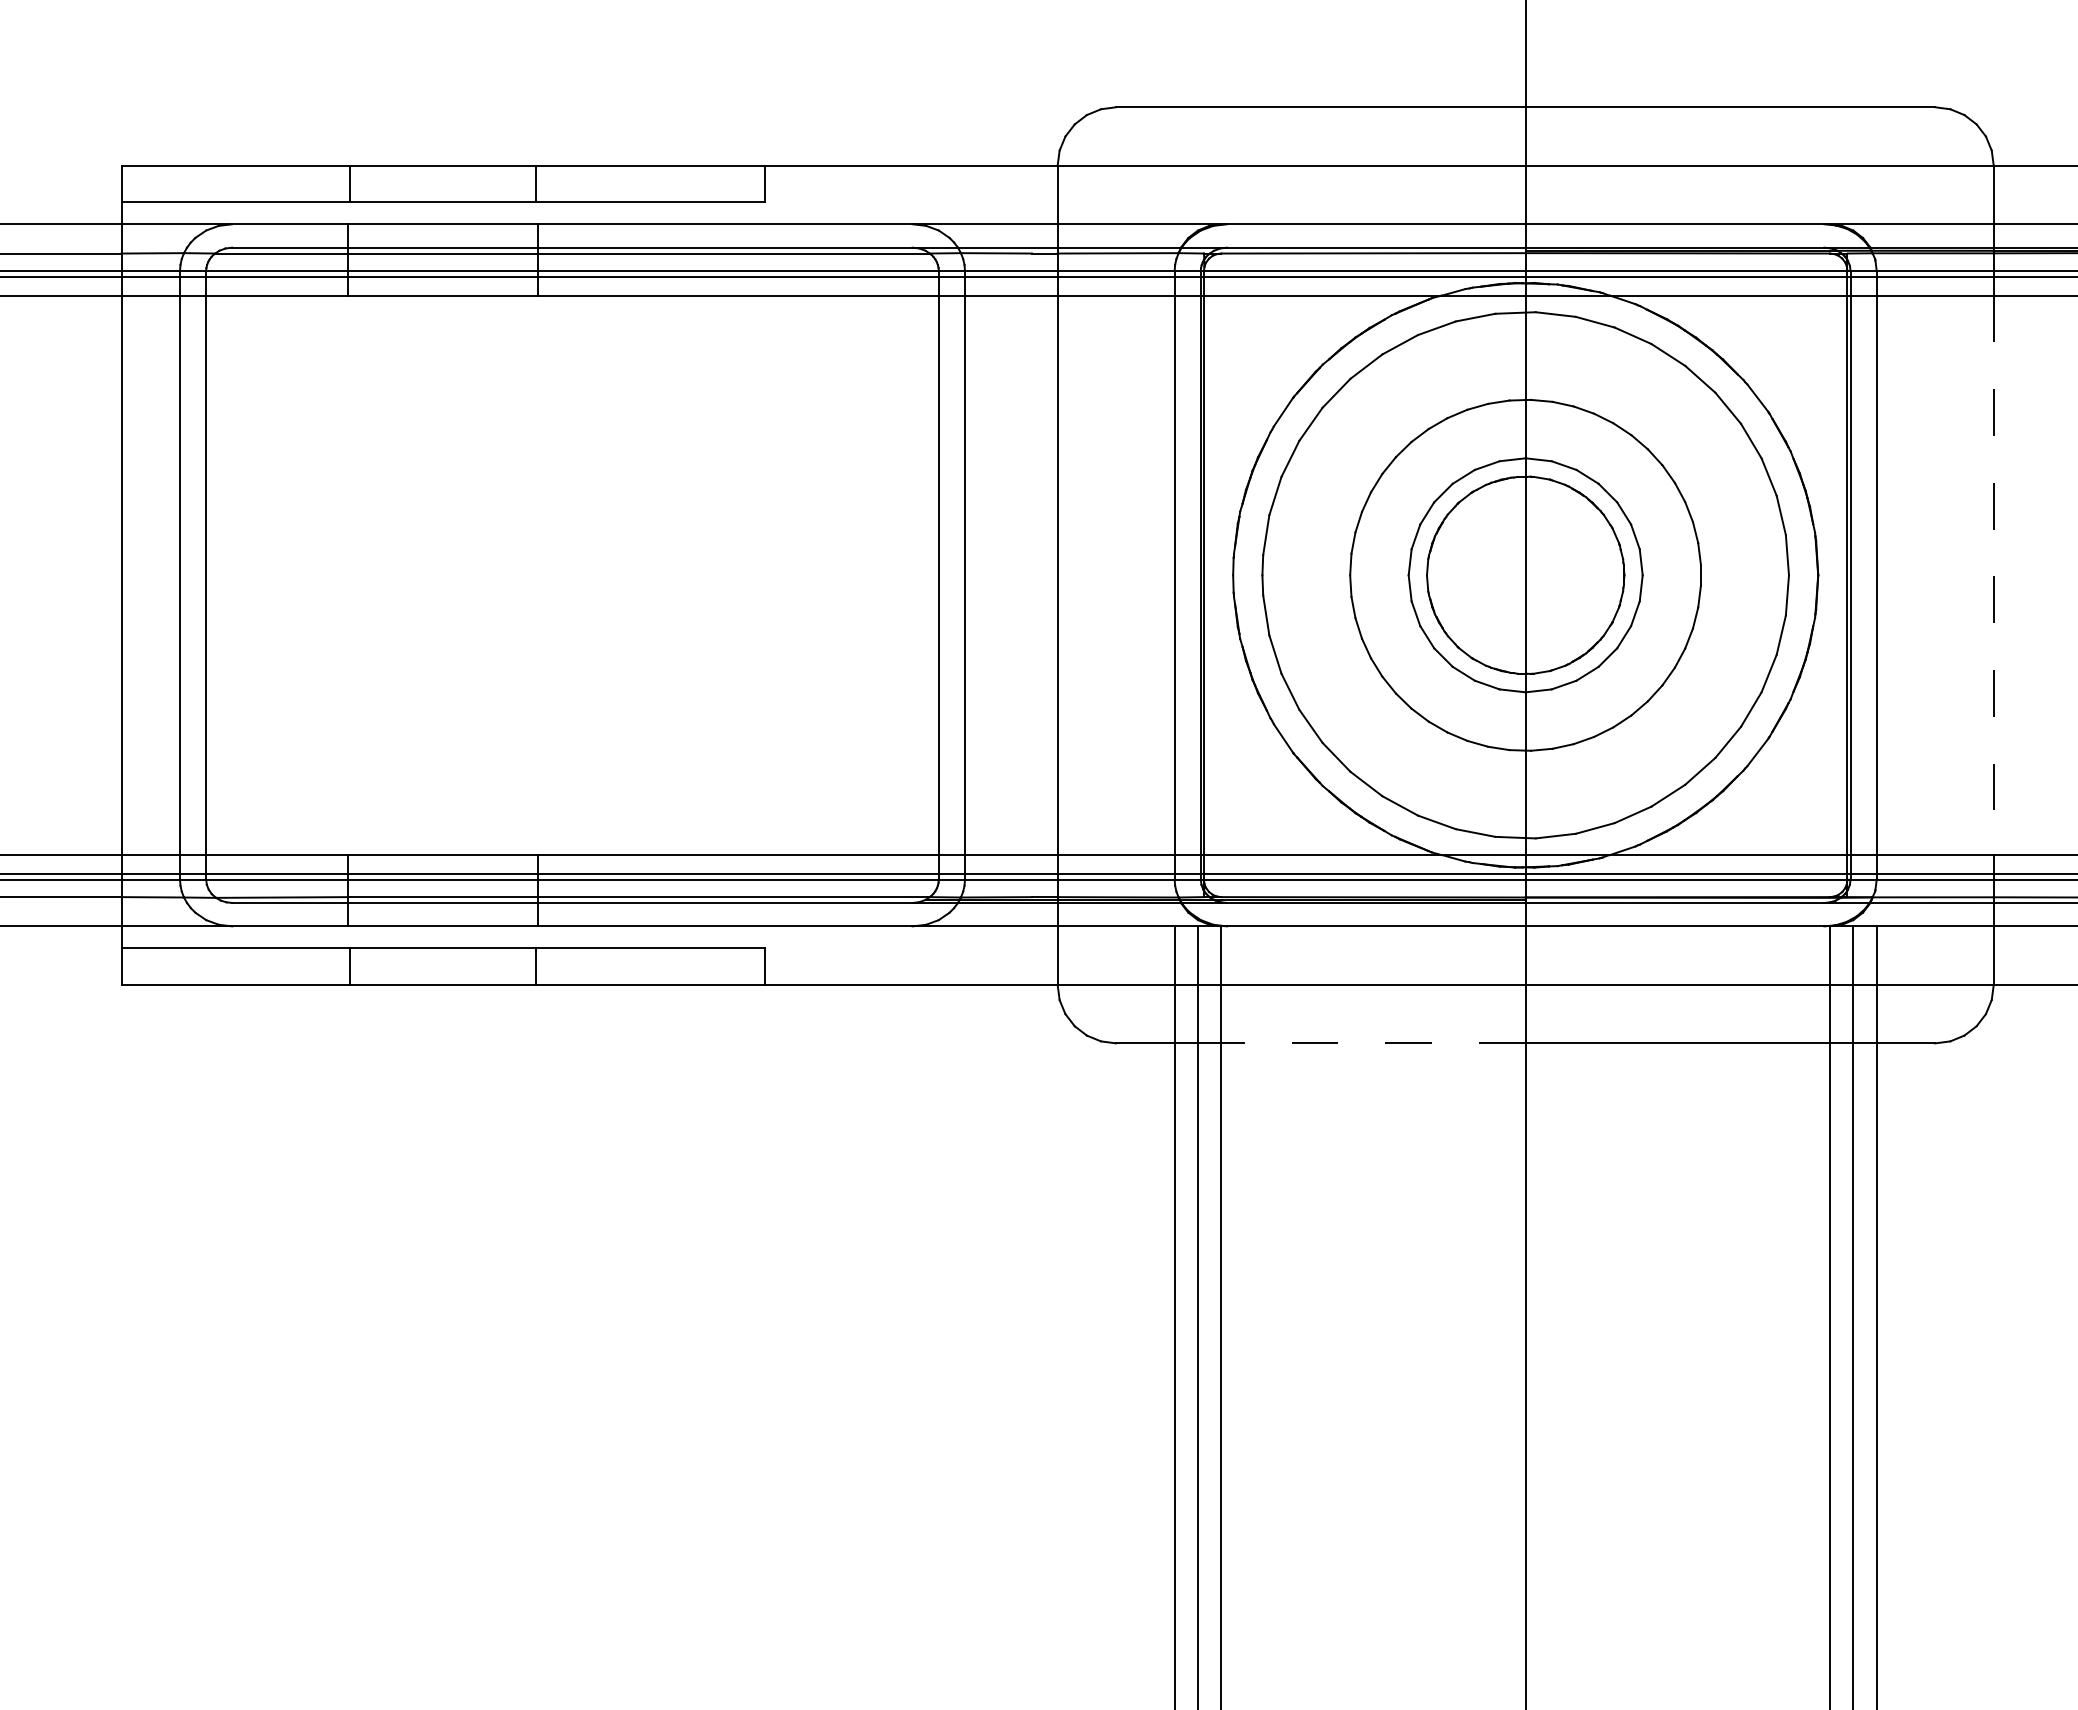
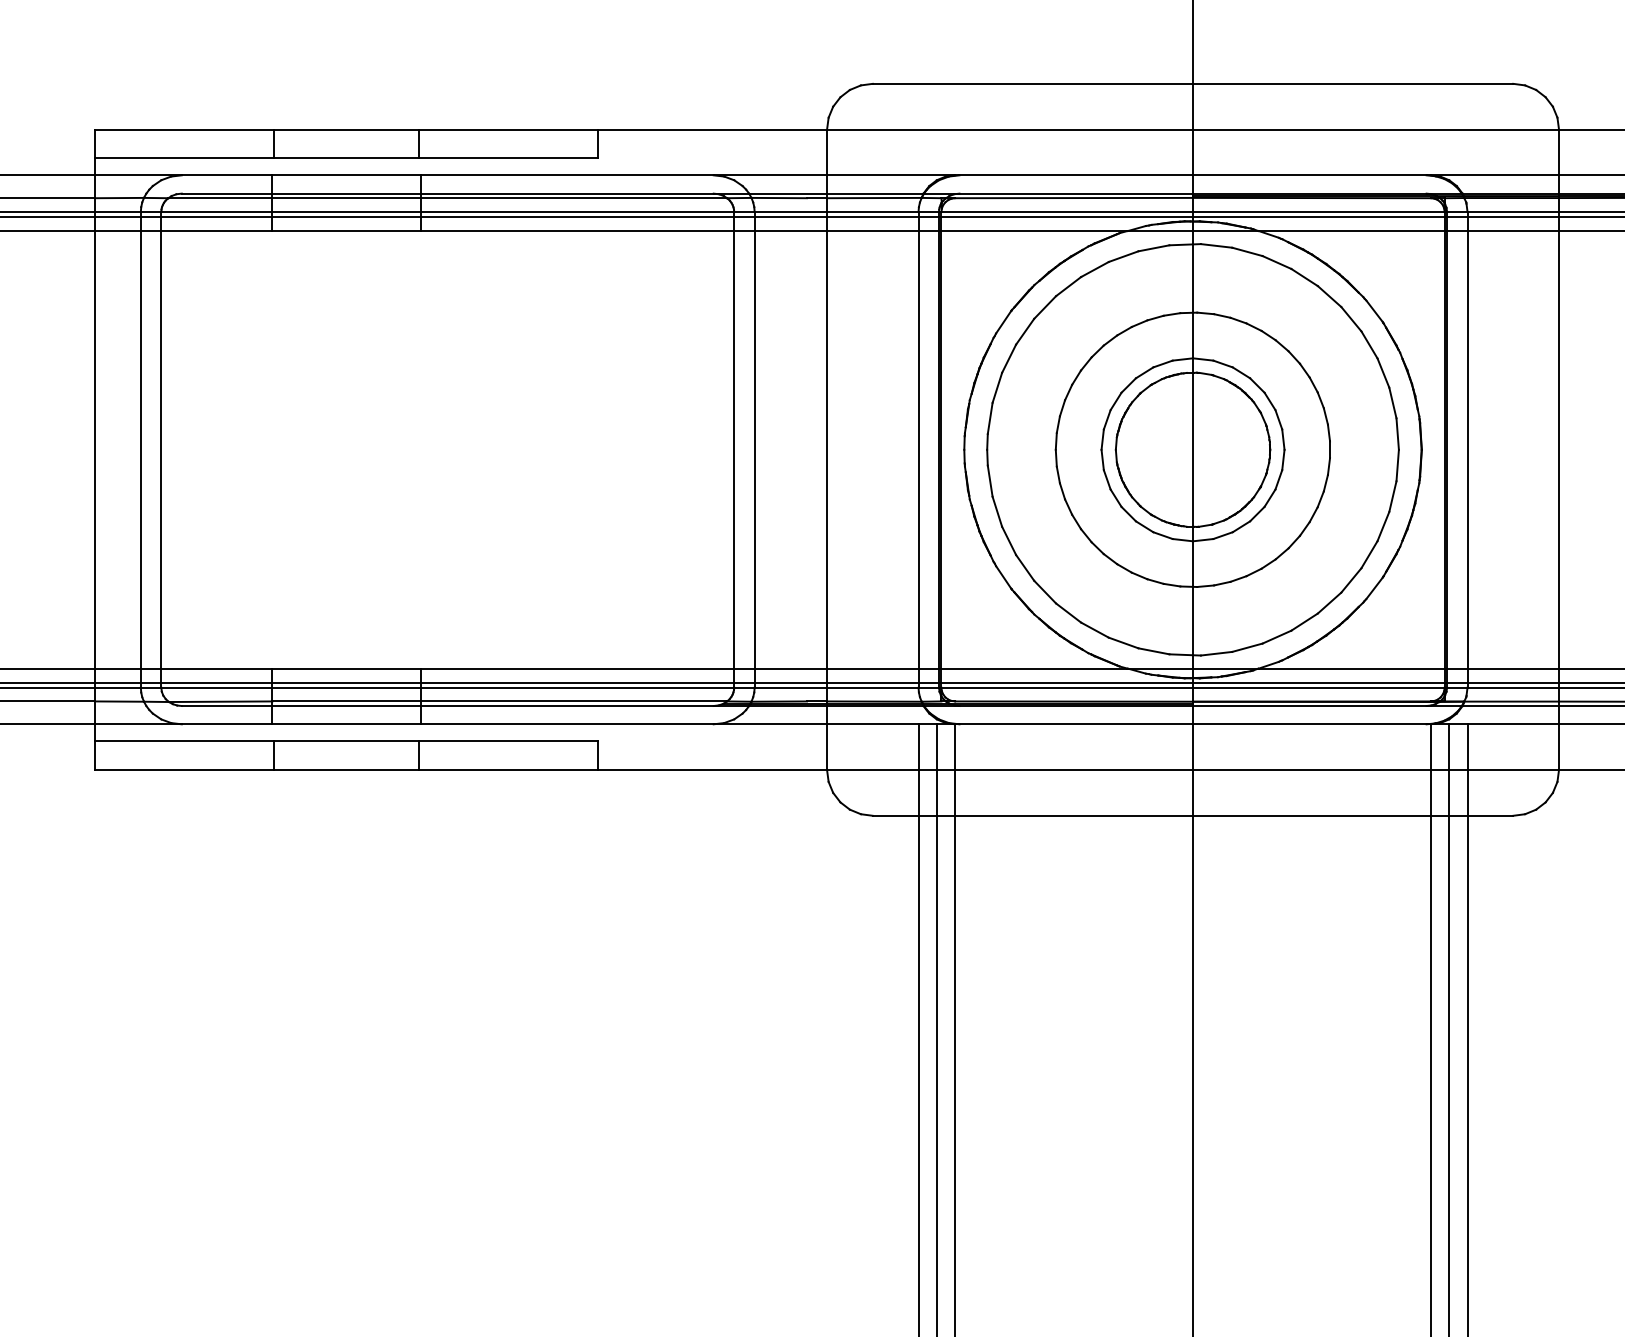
line: (1993, 575) -> (1558, 449), dashed -> solid
line: (1373, 1043) -> (1074, 815), dashed -> solid

